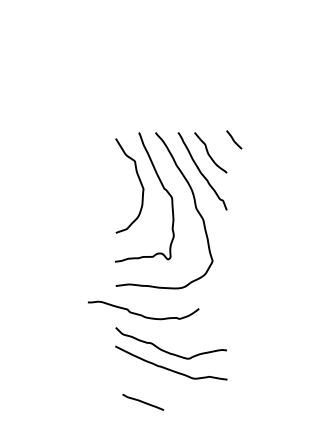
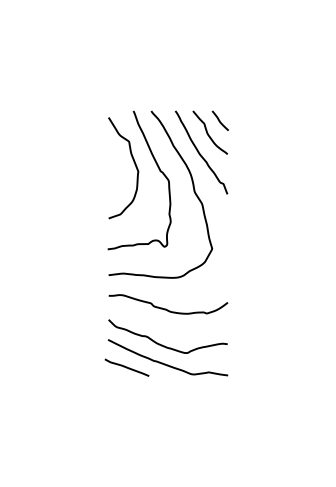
line: (233, 139) -> (219, 120), moved
curve: (141, 314) -> (166, 308), moved
line: (142, 402) -> (126, 367), moved

